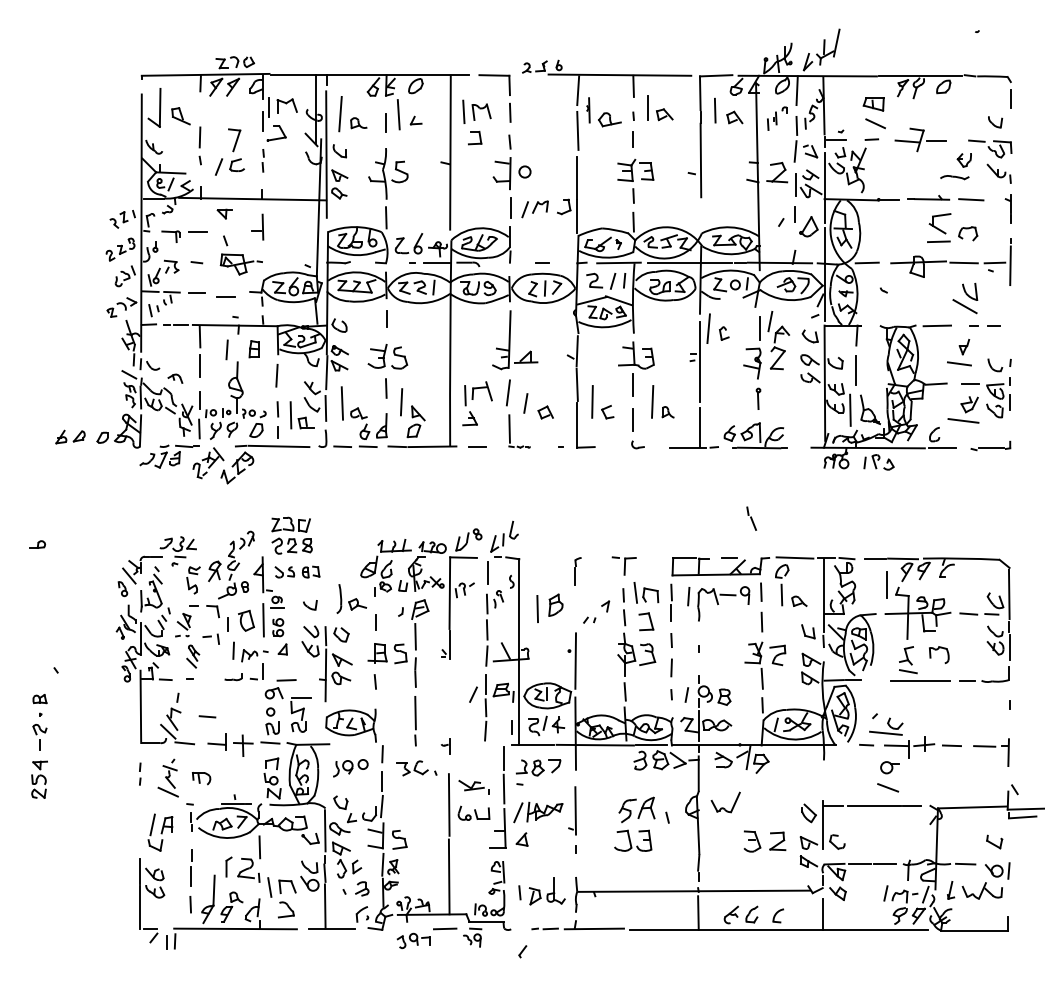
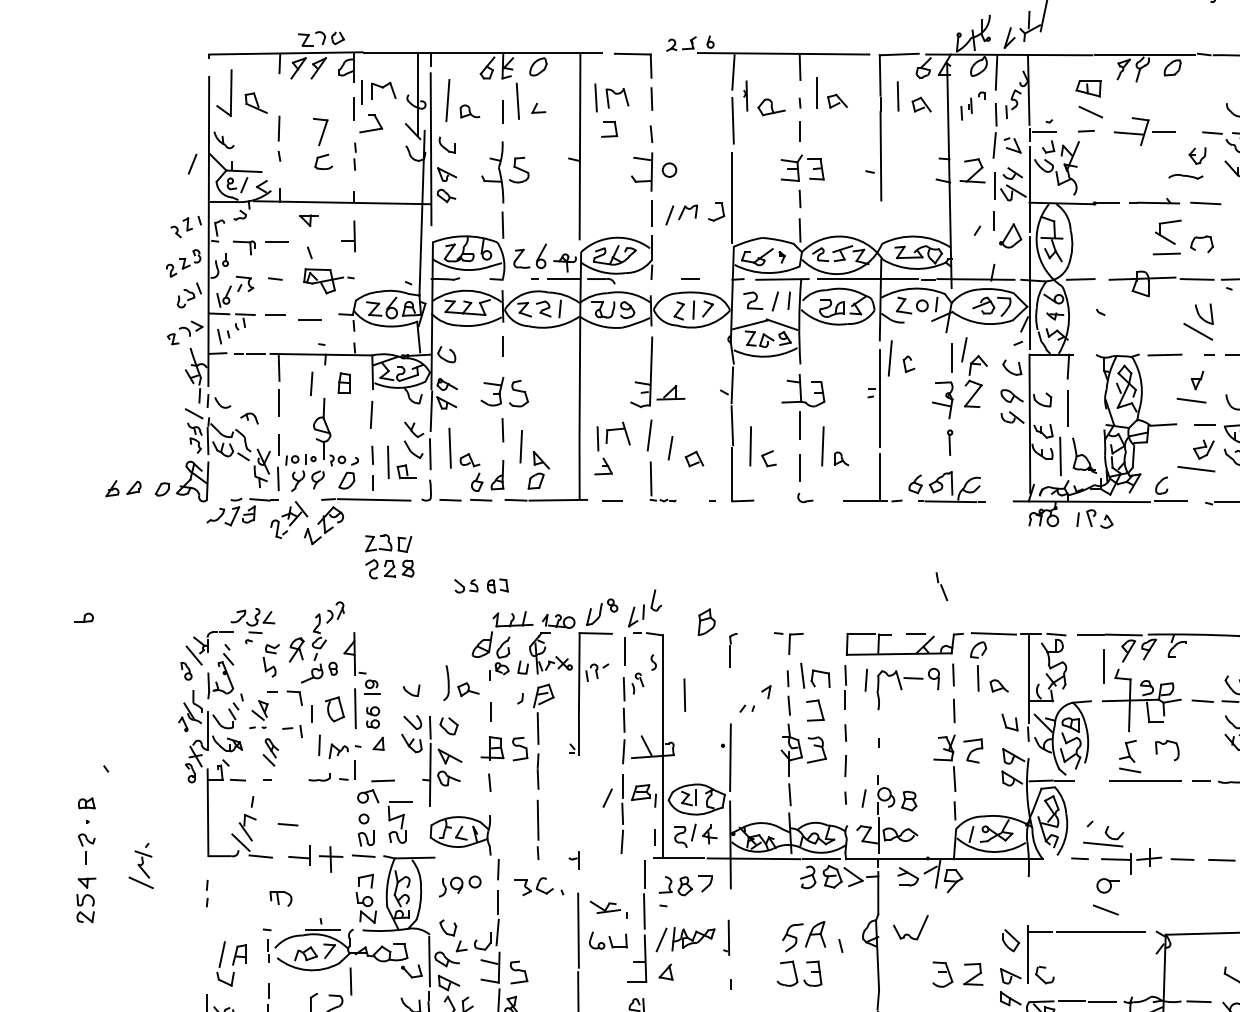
line: (219, 166) -> (193, 163), moved
part: (291, 535) -> (389, 556), moved
part: (297, 571) -> (481, 585), moved
part: (555, 604) -> (706, 621), moved
part: (167, 777) -> (140, 865), moved
part: (572, 810) -> (726, 937), size x0.6

